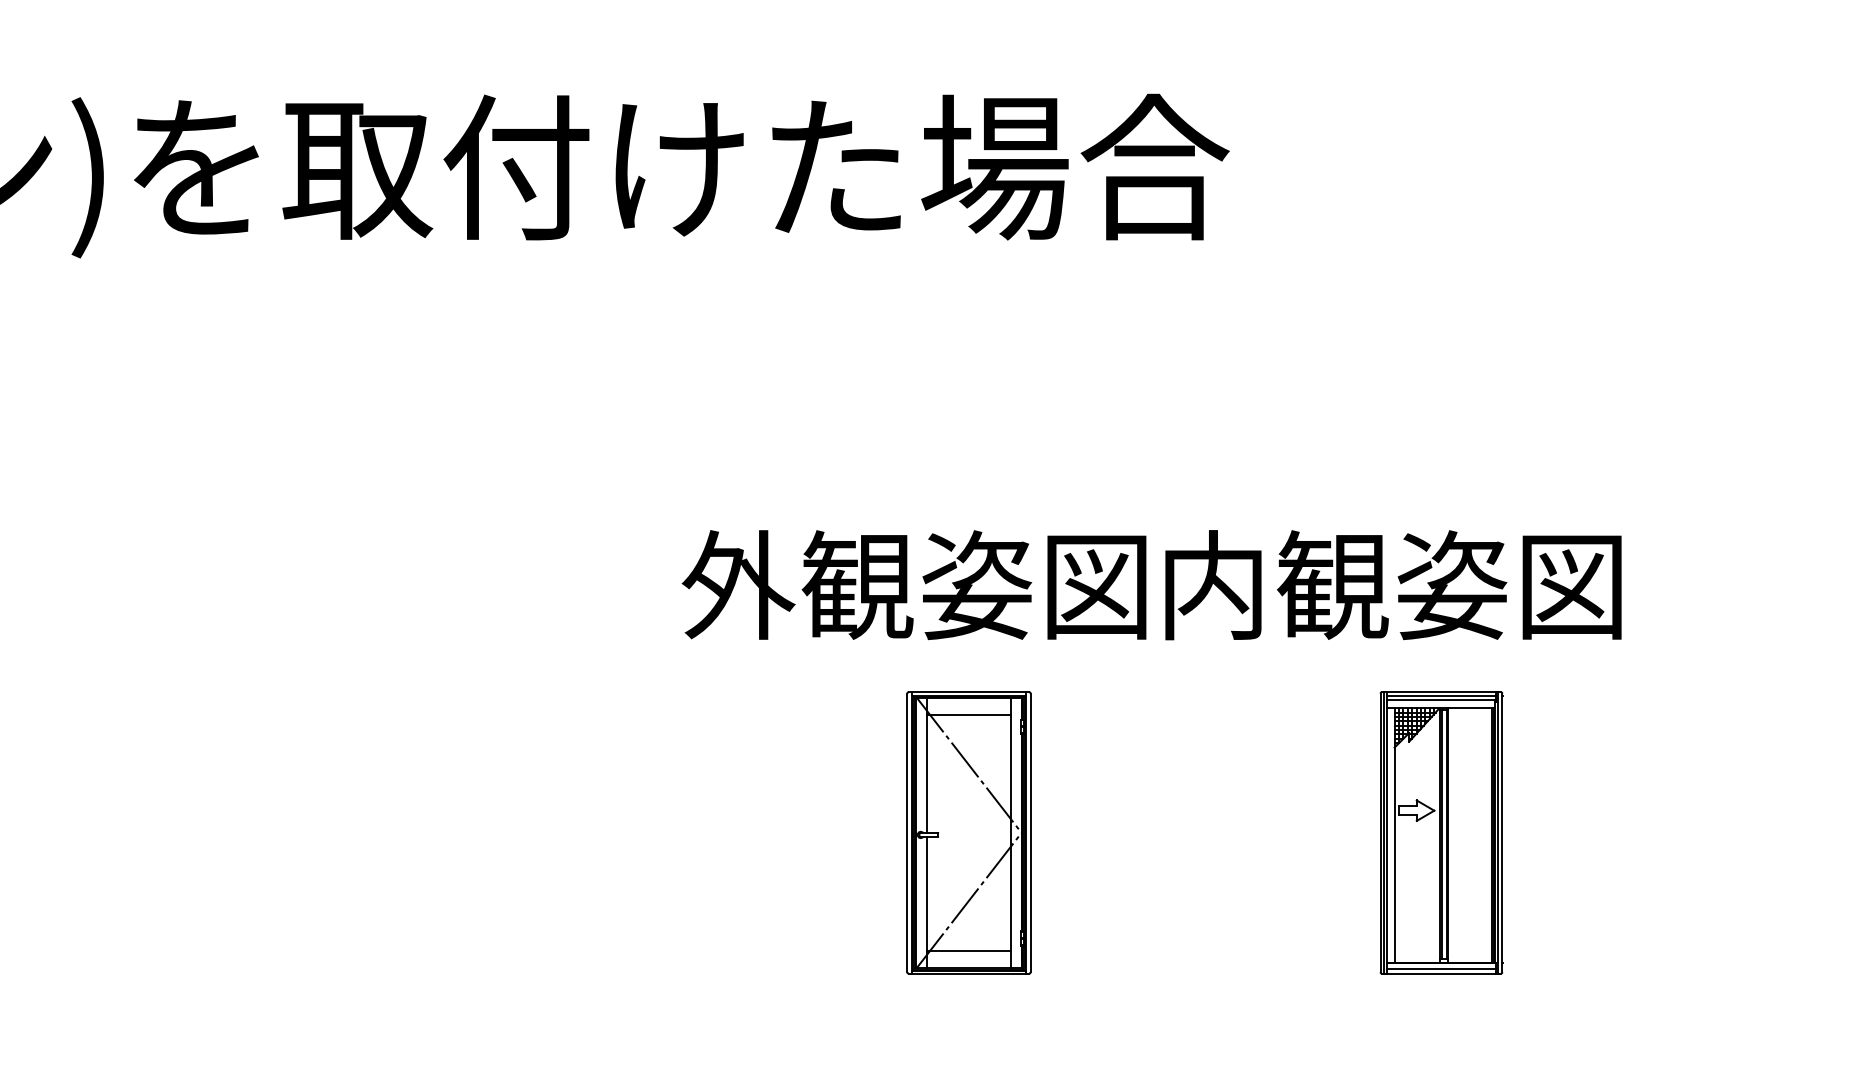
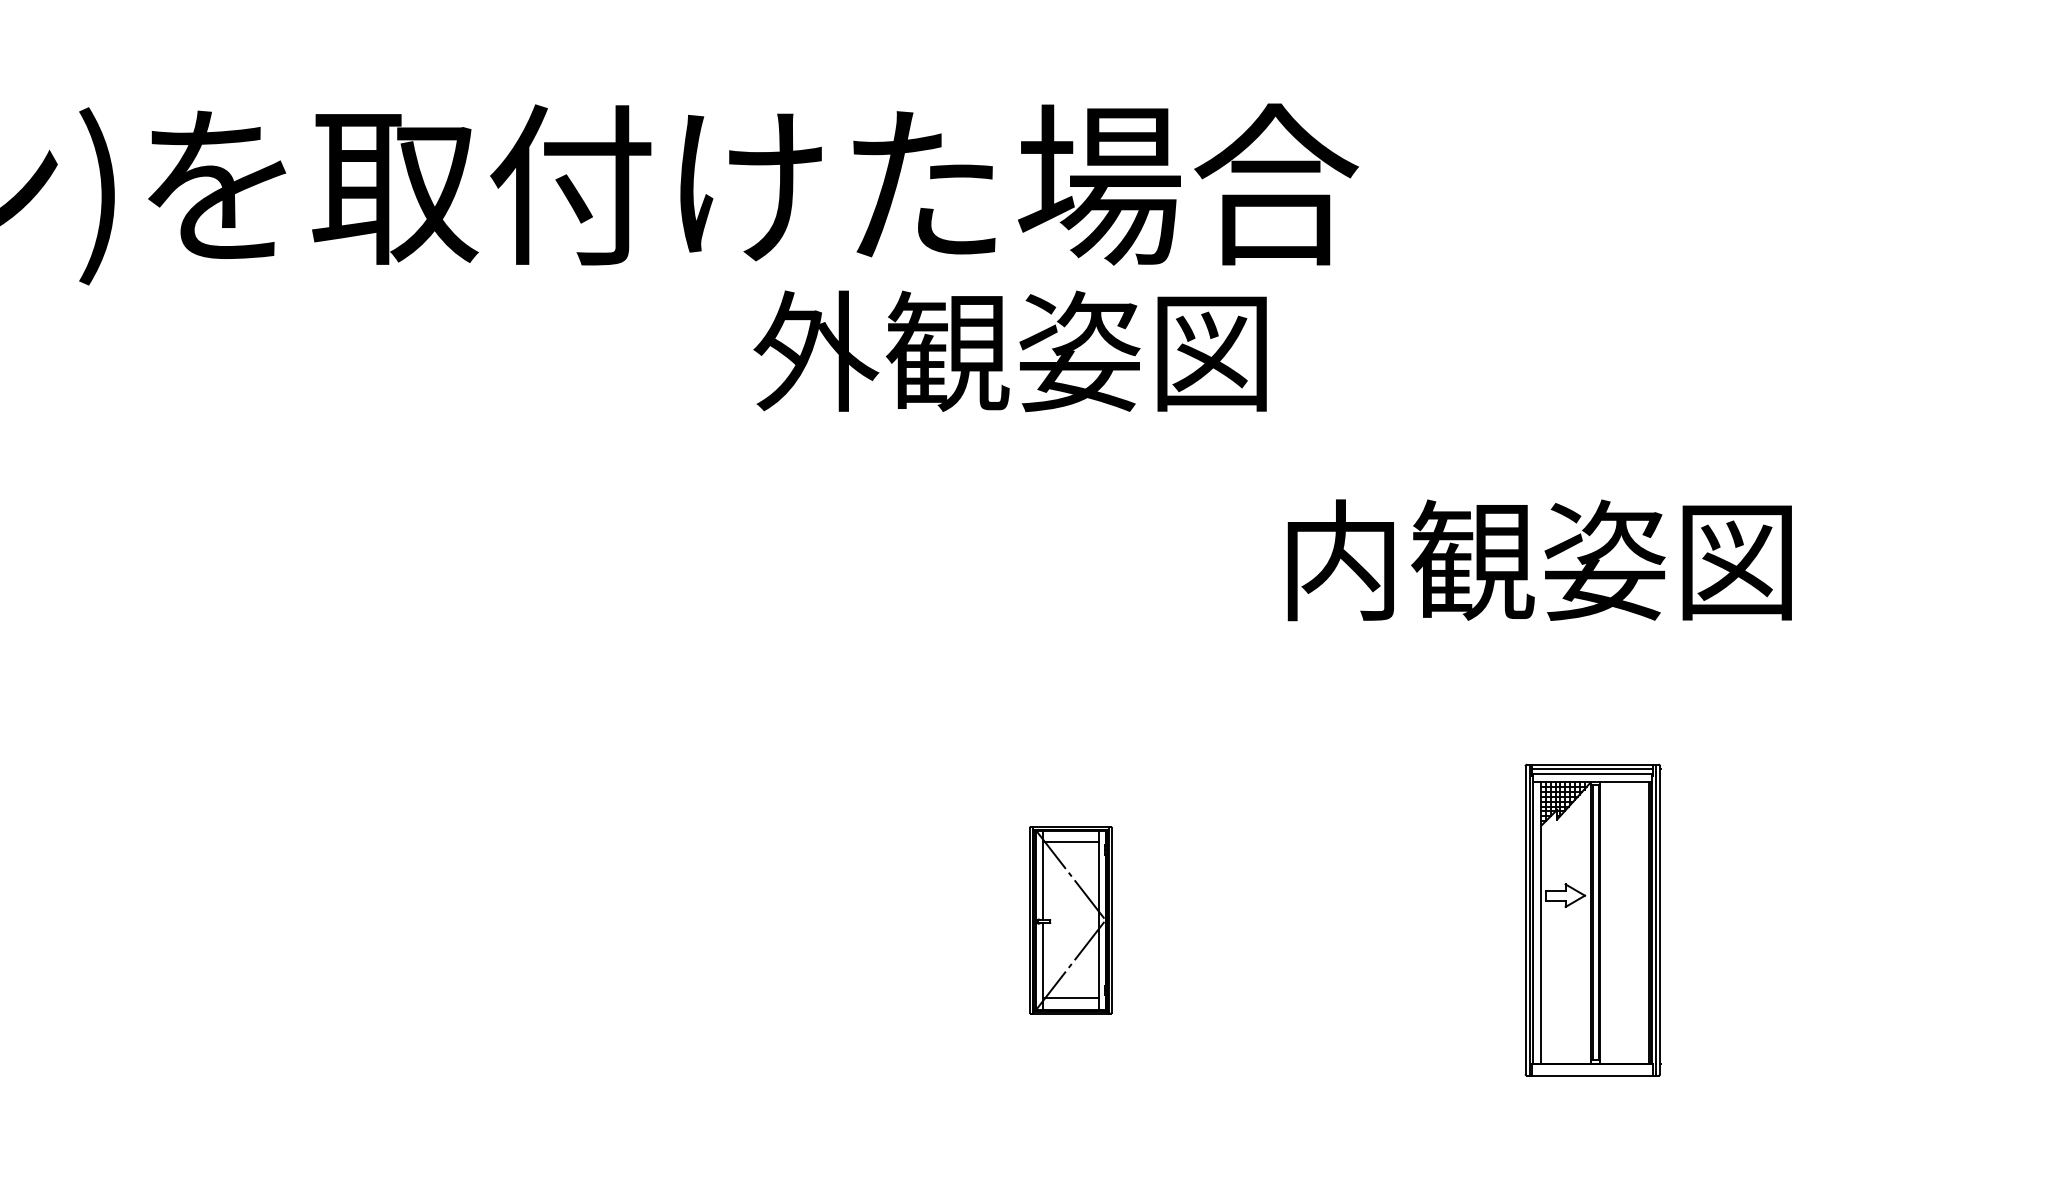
text: (913, 585) -> (1009, 351), moved
text: (1393, 585) -> (1539, 560), moved
part: (968, 832) -> (1070, 919), size x0.6
line: (1441, 969) -> (1592, 1071), removed

